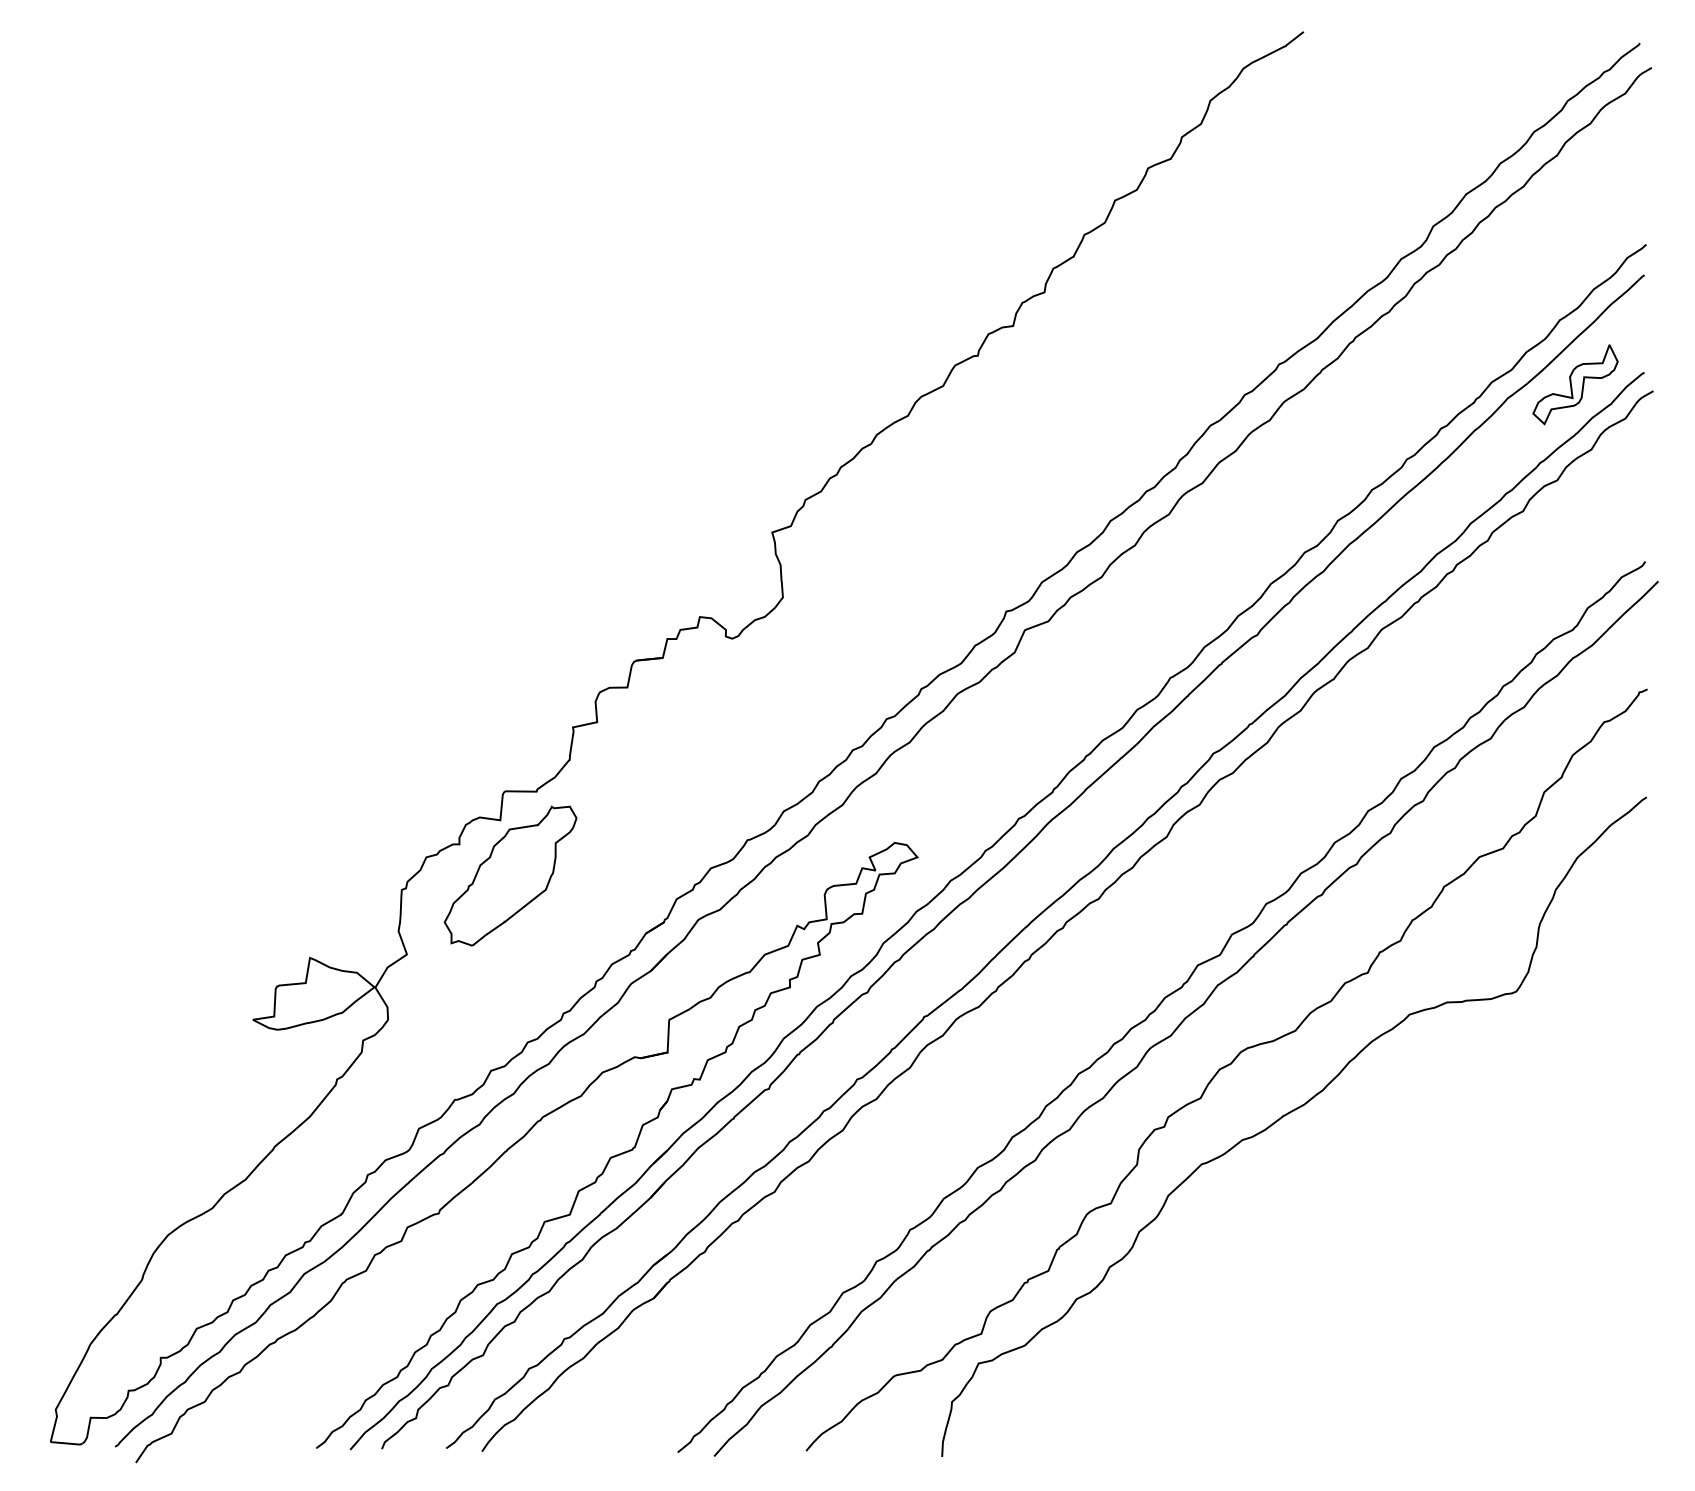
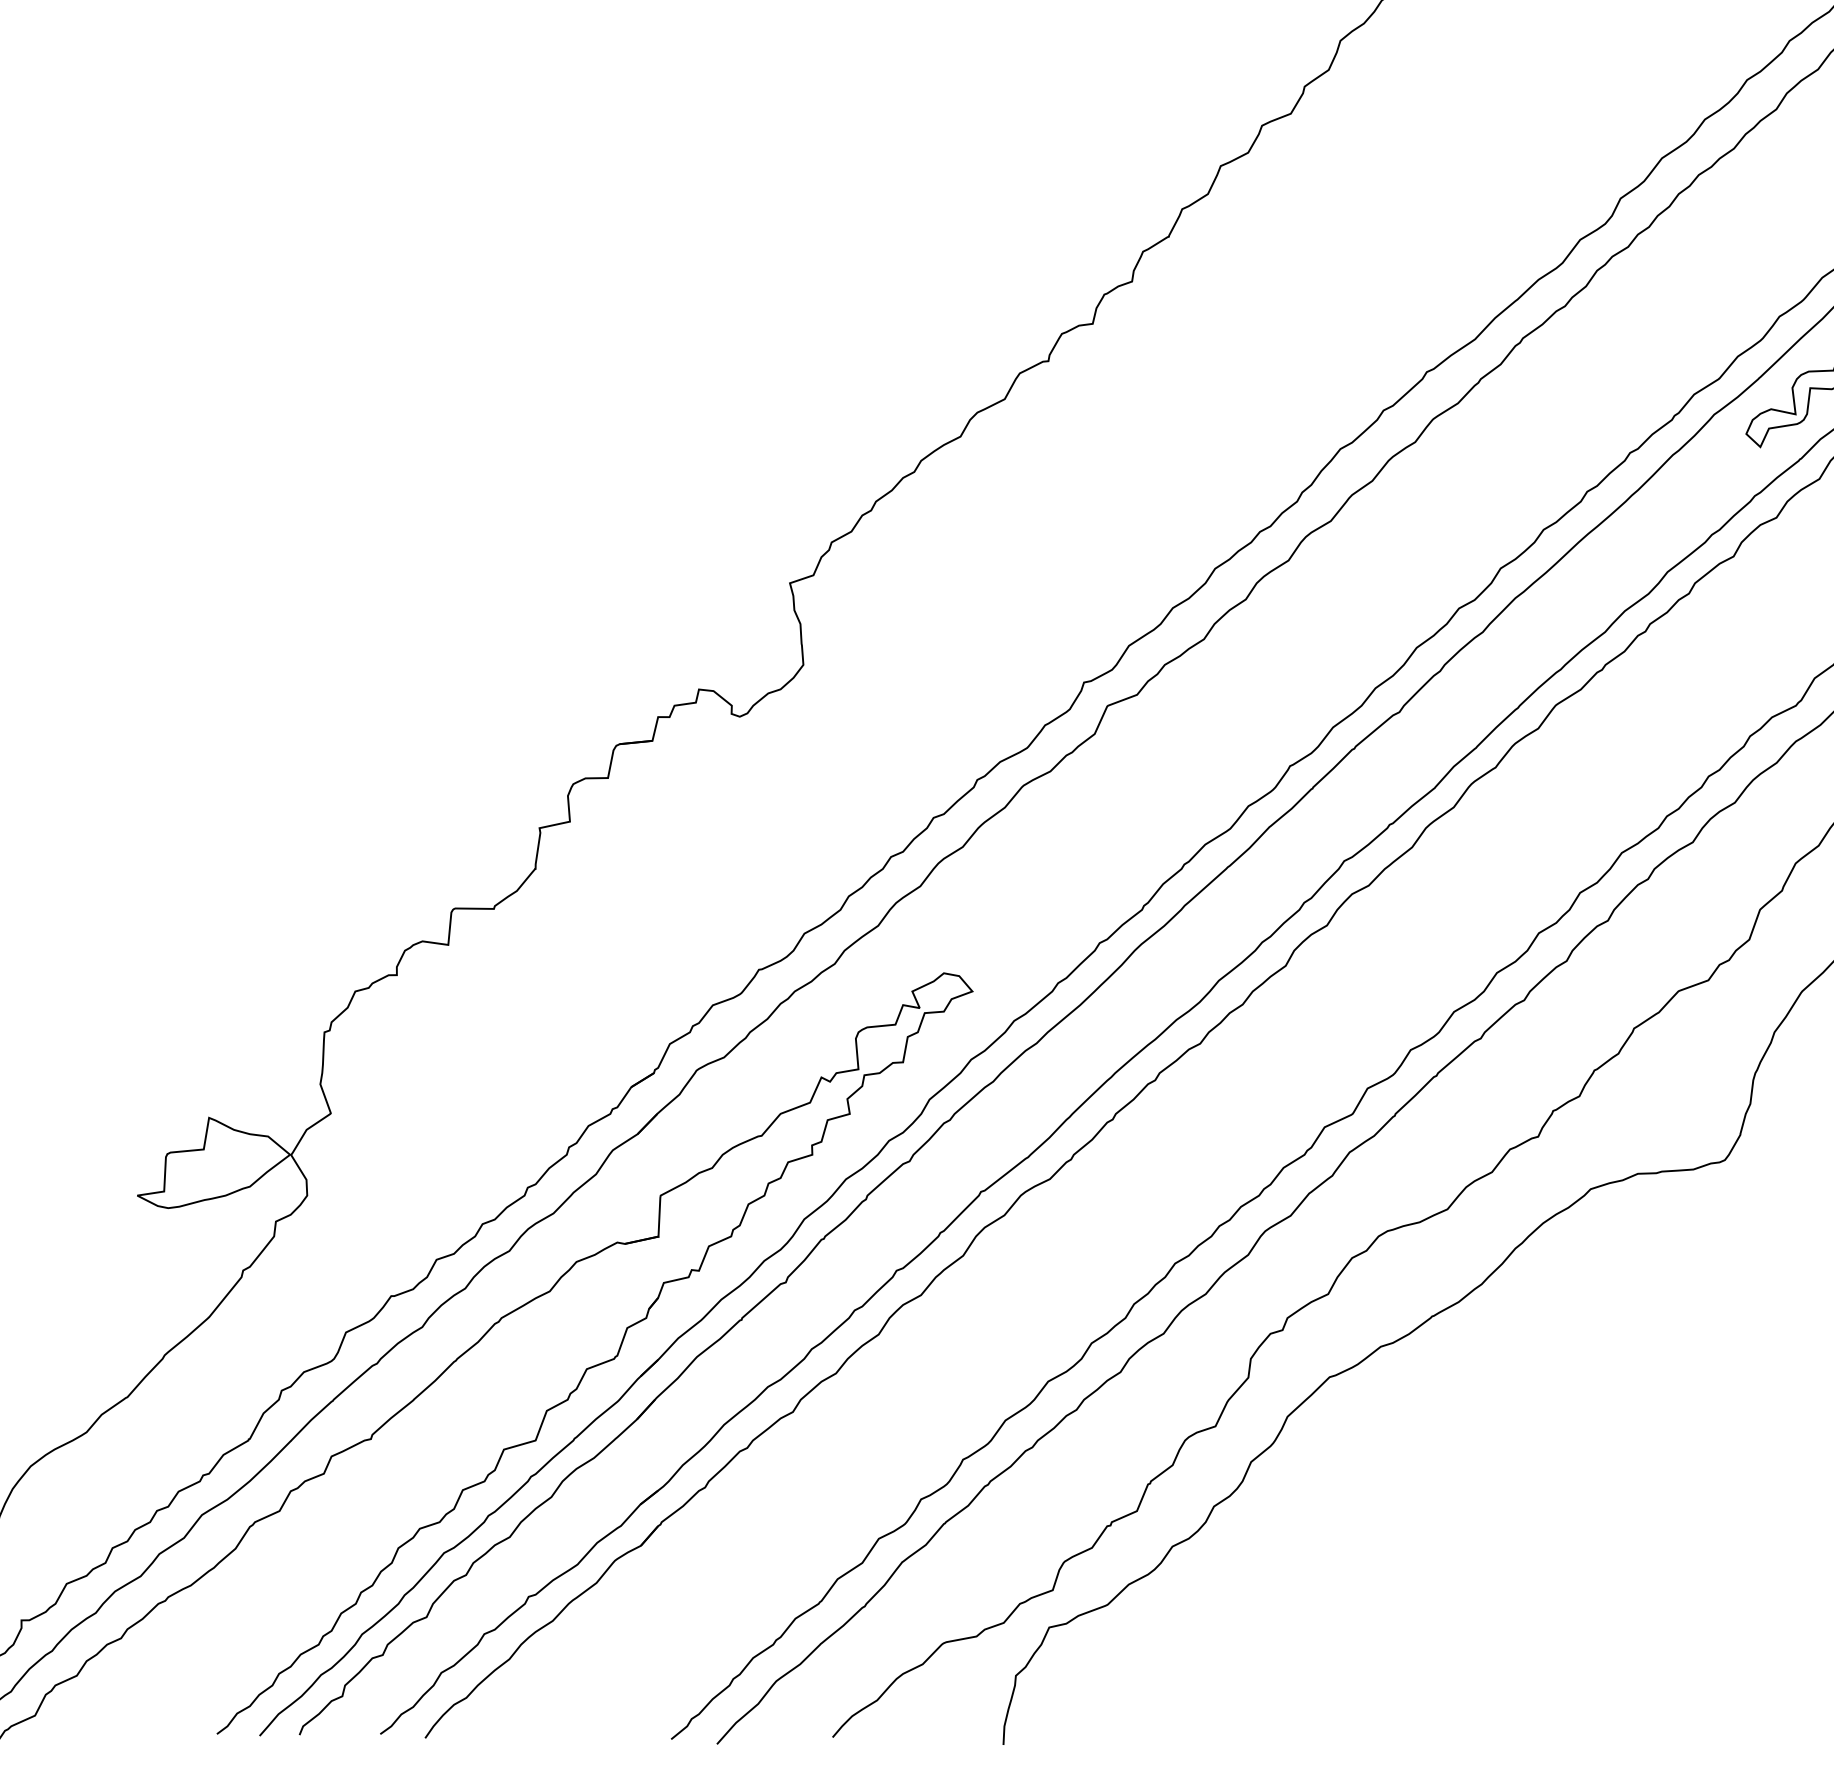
part: (510, 875) -> (461, 1014), removed

